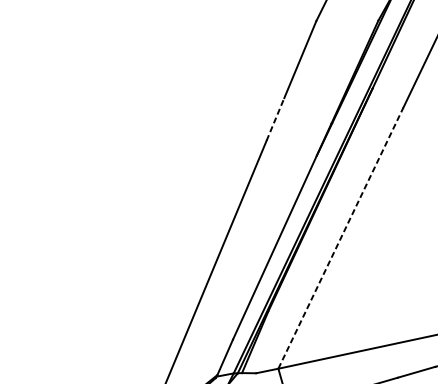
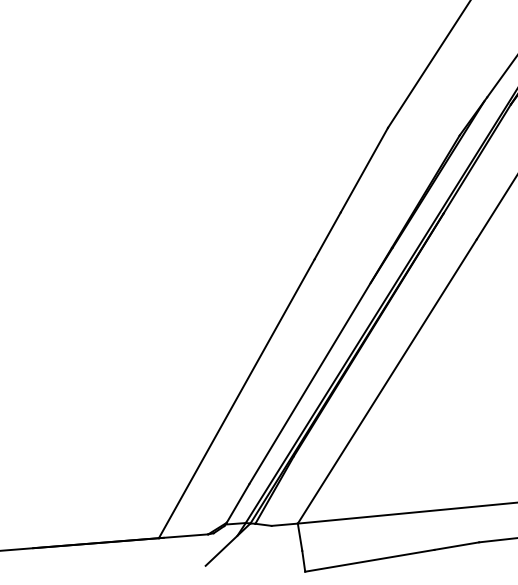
line: (275, 119) -> (327, 235), dashed -> solid
line: (341, 238) -> (387, 381), dashed -> solid

